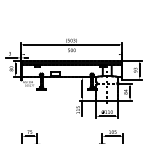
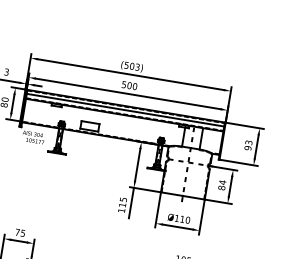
line: (71, 54) -> (127, 93), added

